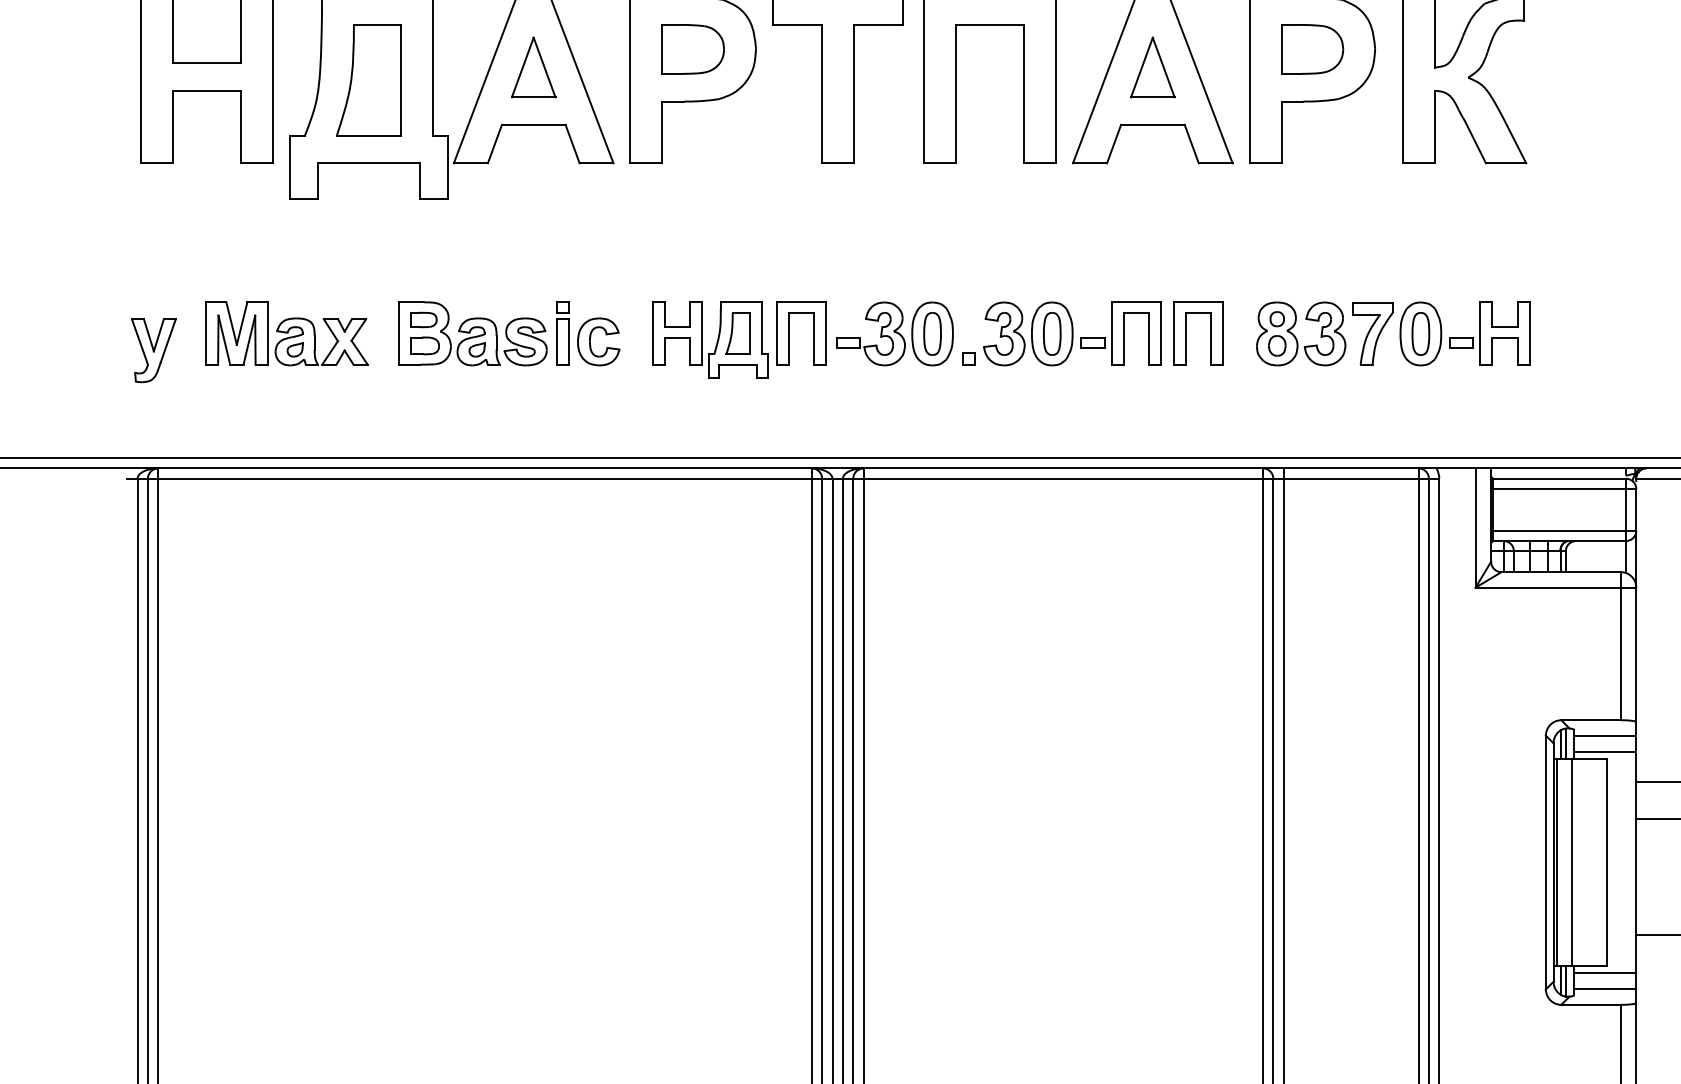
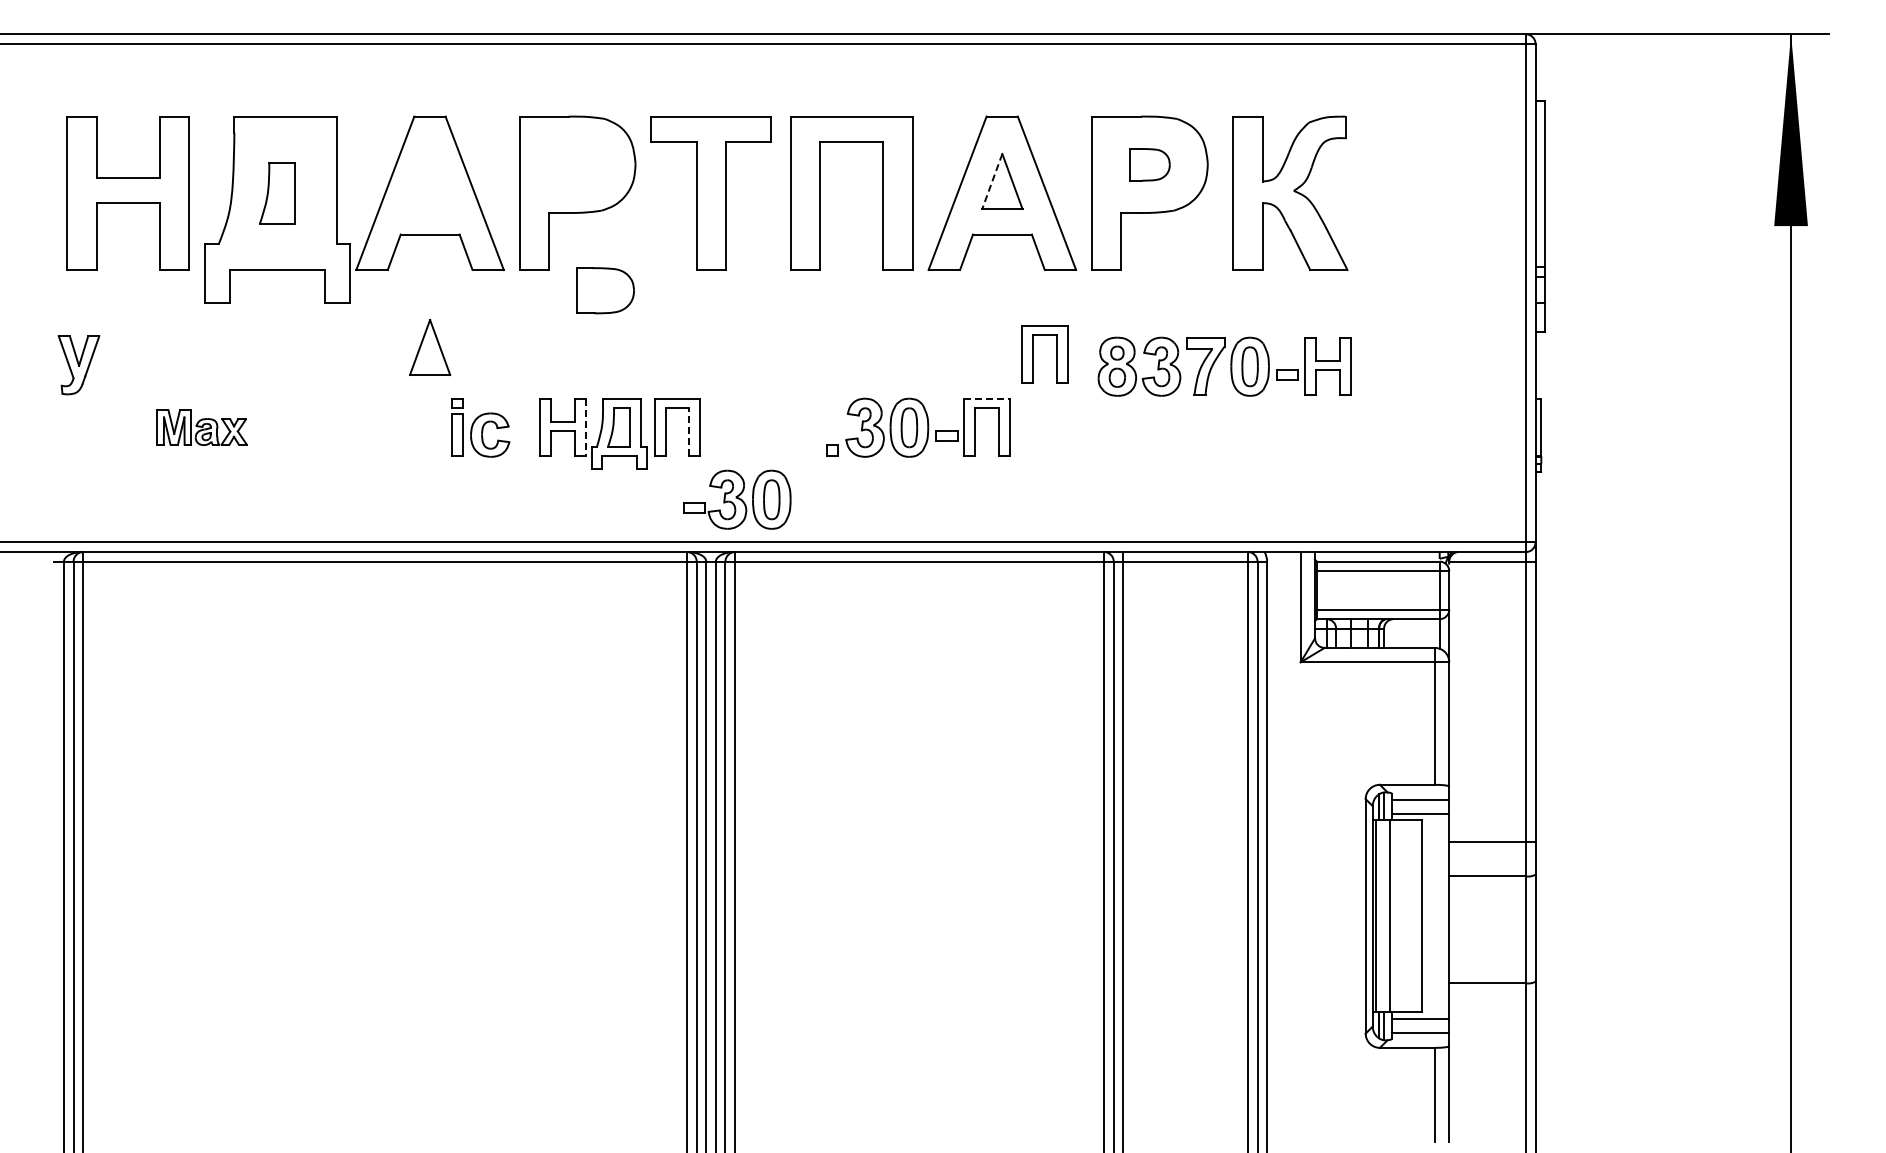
part: (693, 49) -> (605, 290), moved
part: (1312, 49) -> (1149, 164), size x0.7
part: (534, 67) -> (430, 347), moved
line: (1142, 67) -> (992, 181), solid -> dashed
part: (368, 79) -> (277, 192), size x0.6
line: (1136, 302) -> (987, 398), solid -> dashed
part: (286, 333) -> (201, 427), size x0.6
part: (473, 333) -> (374, 427), removed
line: (702, 333) -> (586, 427), solid -> dashed
part: (895, 333) -> (737, 499), moved
part: (1186, 333) -> (1033, 354), moved
part: (1393, 333) -> (1224, 366), moved
line: (814, 339) -> (689, 432), solid -> dashed
part: (153, 350) -> (78, 365), moved

